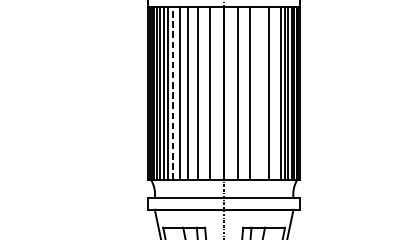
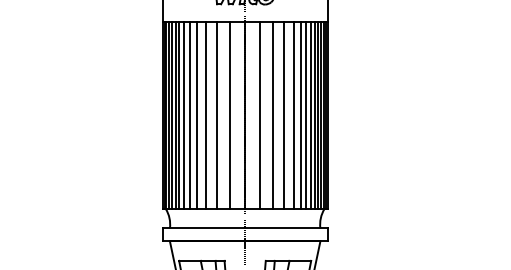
line: (260, 92) -> (284, 114), added
line: (275, 92) -> (300, 114), added
line: (172, 93) -> (189, 115), dashed -> solid

